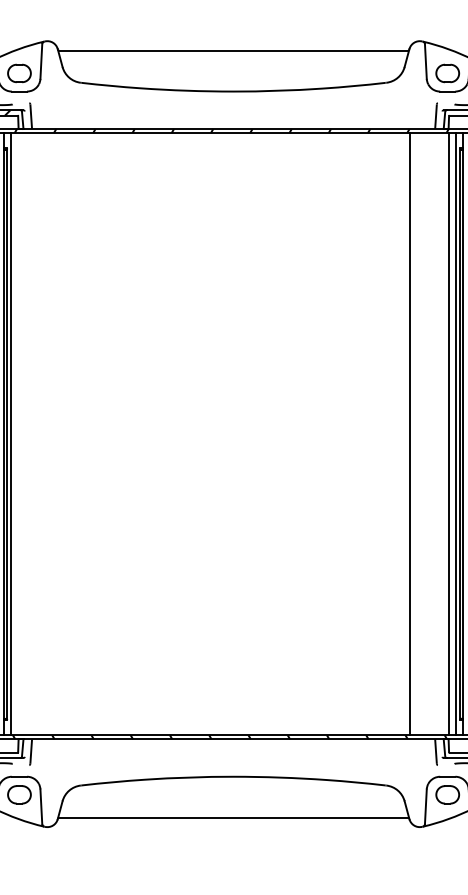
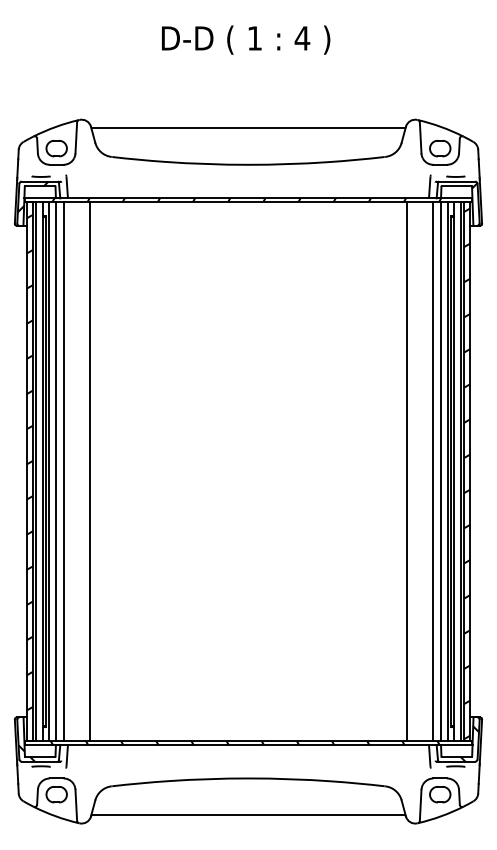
line: (18, 434) -> (55, 471), added
line: (27, 434) -> (63, 471), added
line: (57, 434) -> (90, 471), added
line: (440, 434) -> (433, 471), added

